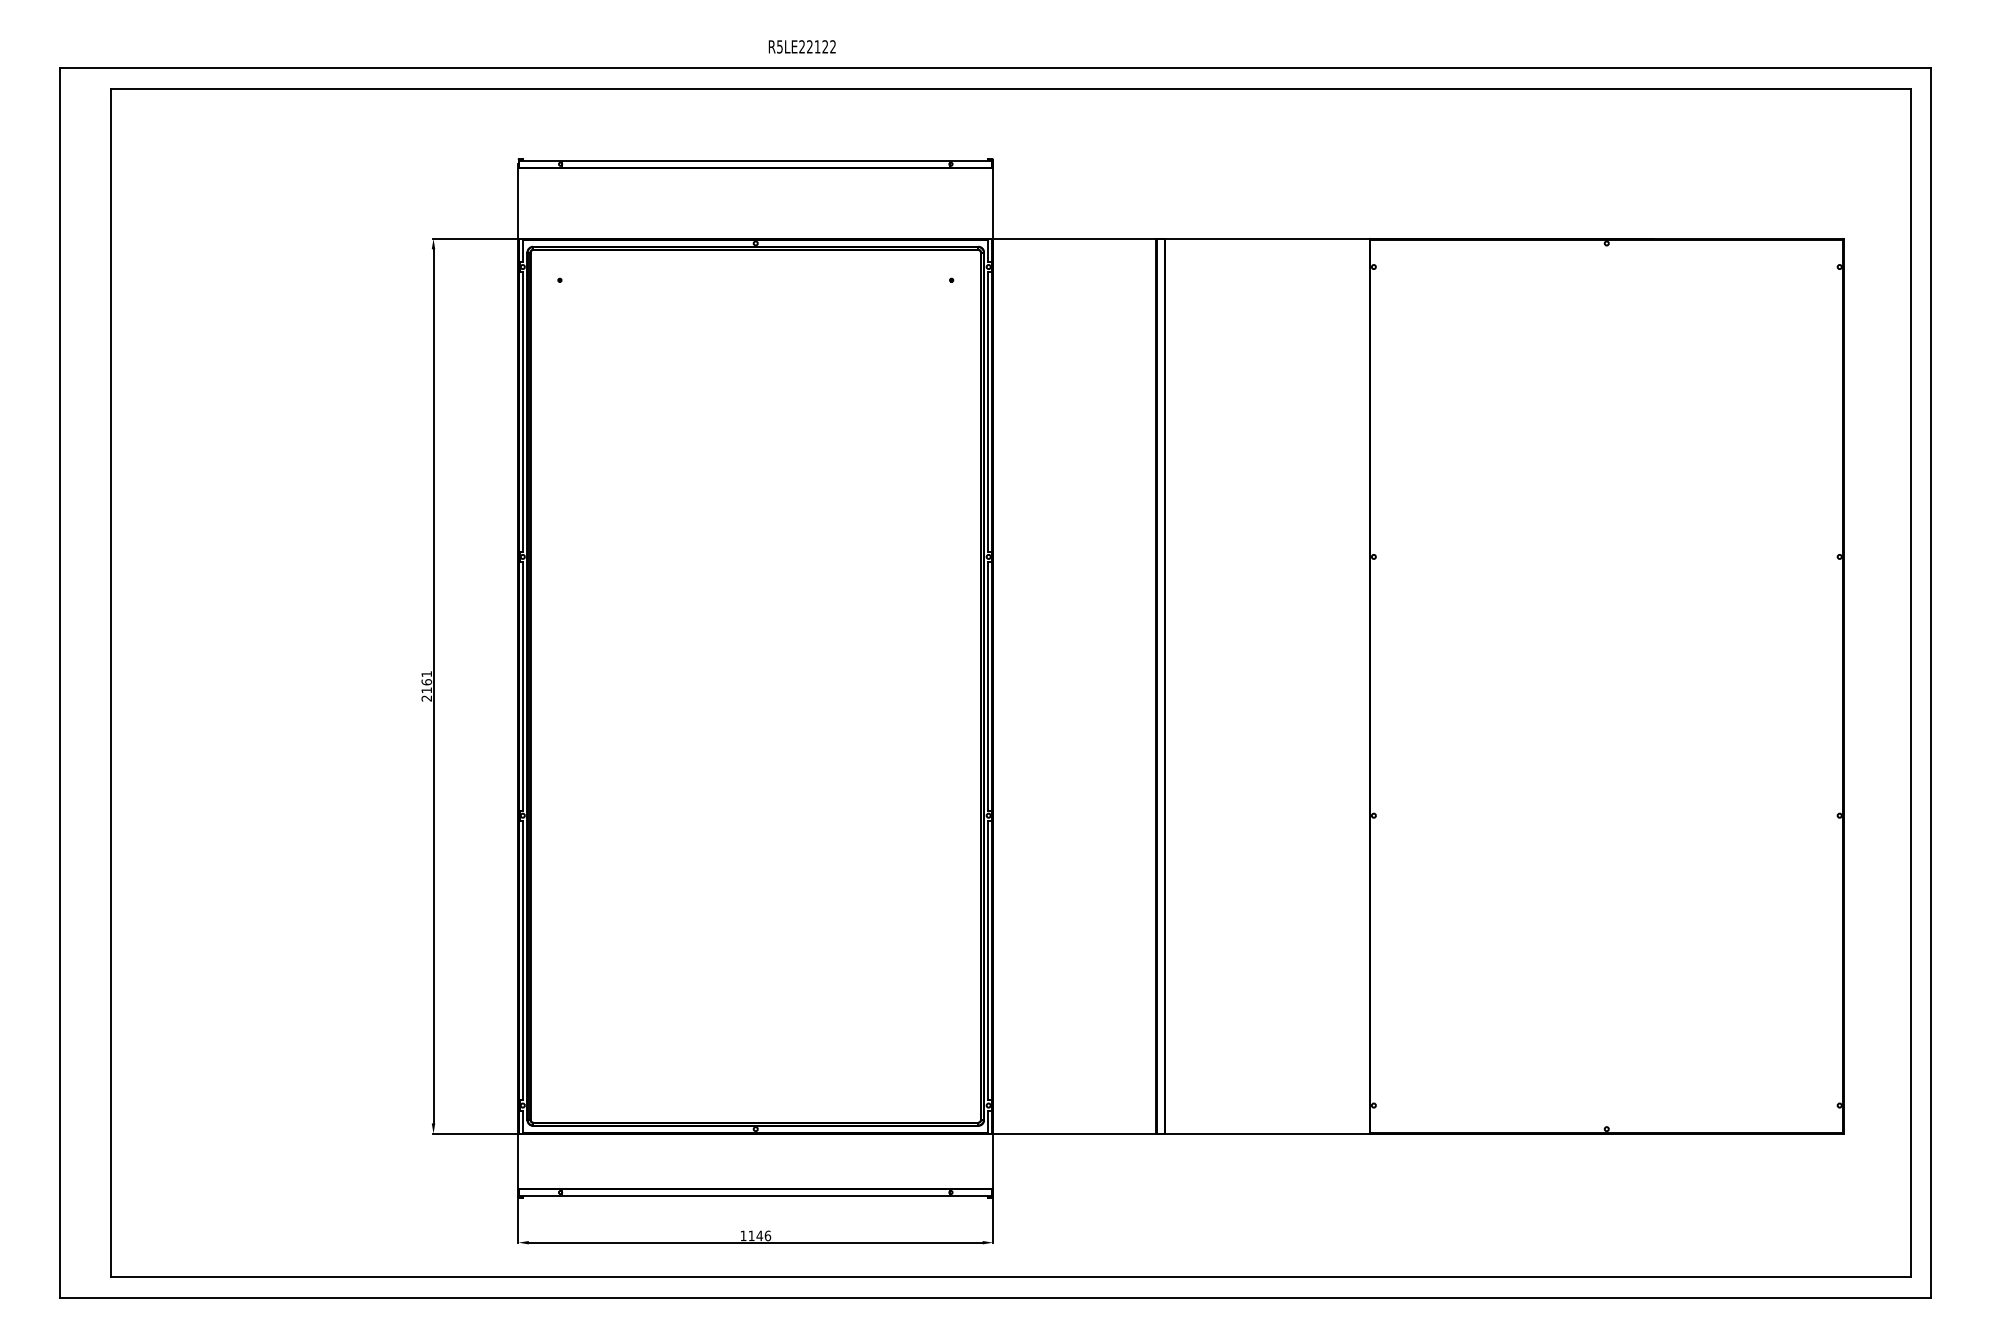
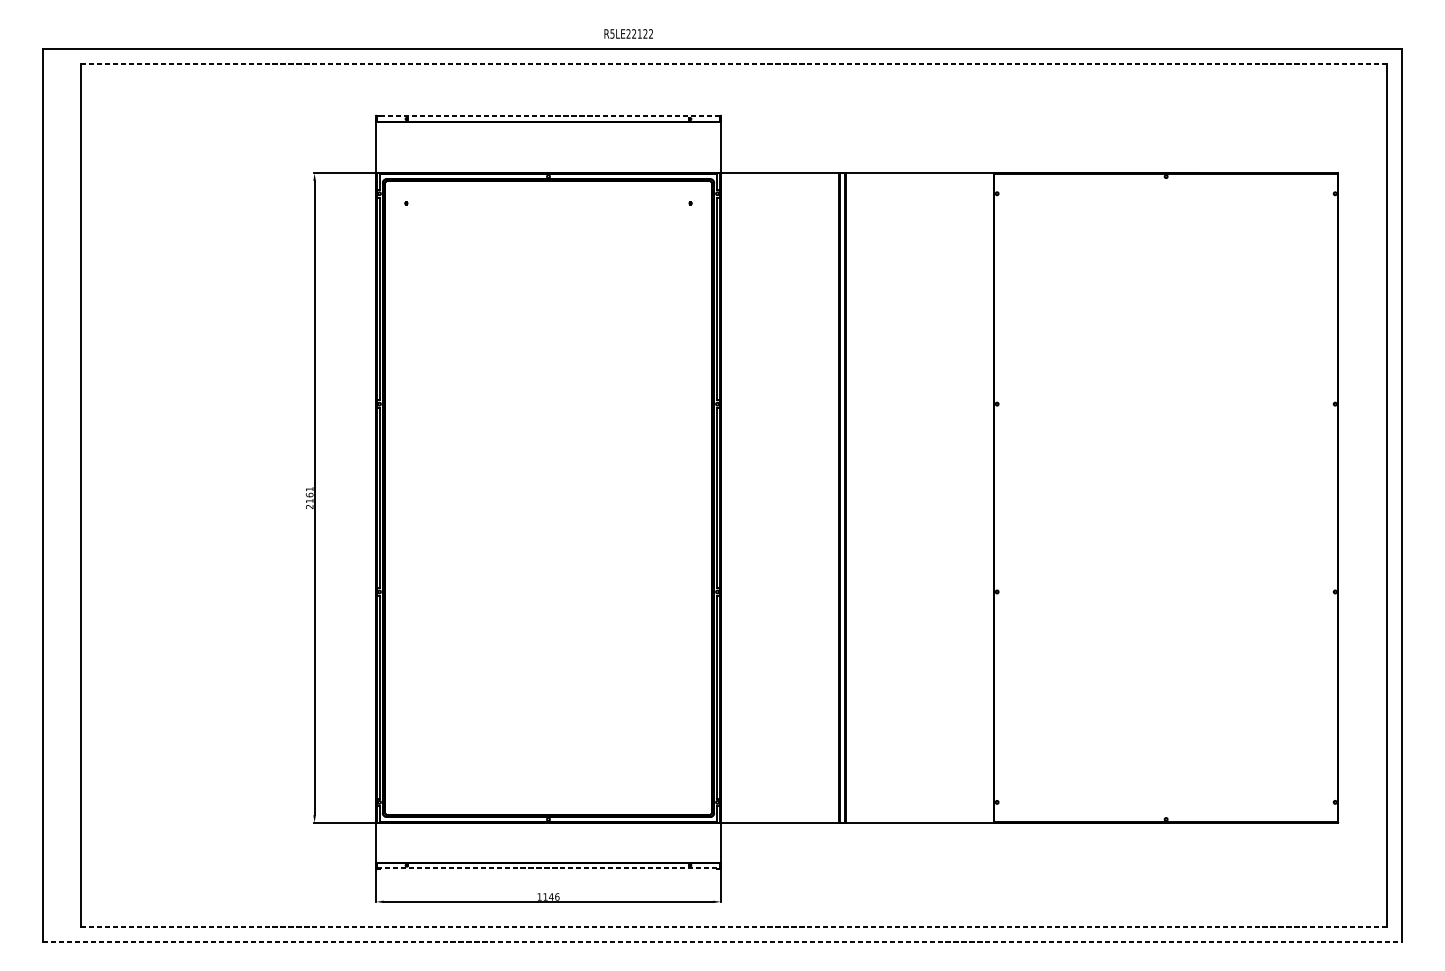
text: (801, 46) -> (628, 33), moved
line: (1011, 88) -> (734, 64), solid -> dashed
line: (755, 160) -> (548, 116), solid -> dashed
line: (755, 1196) -> (548, 868), solid -> dashed
line: (1011, 1277) -> (734, 927), solid -> dashed
line: (995, 1297) -> (722, 941), solid -> dashed

